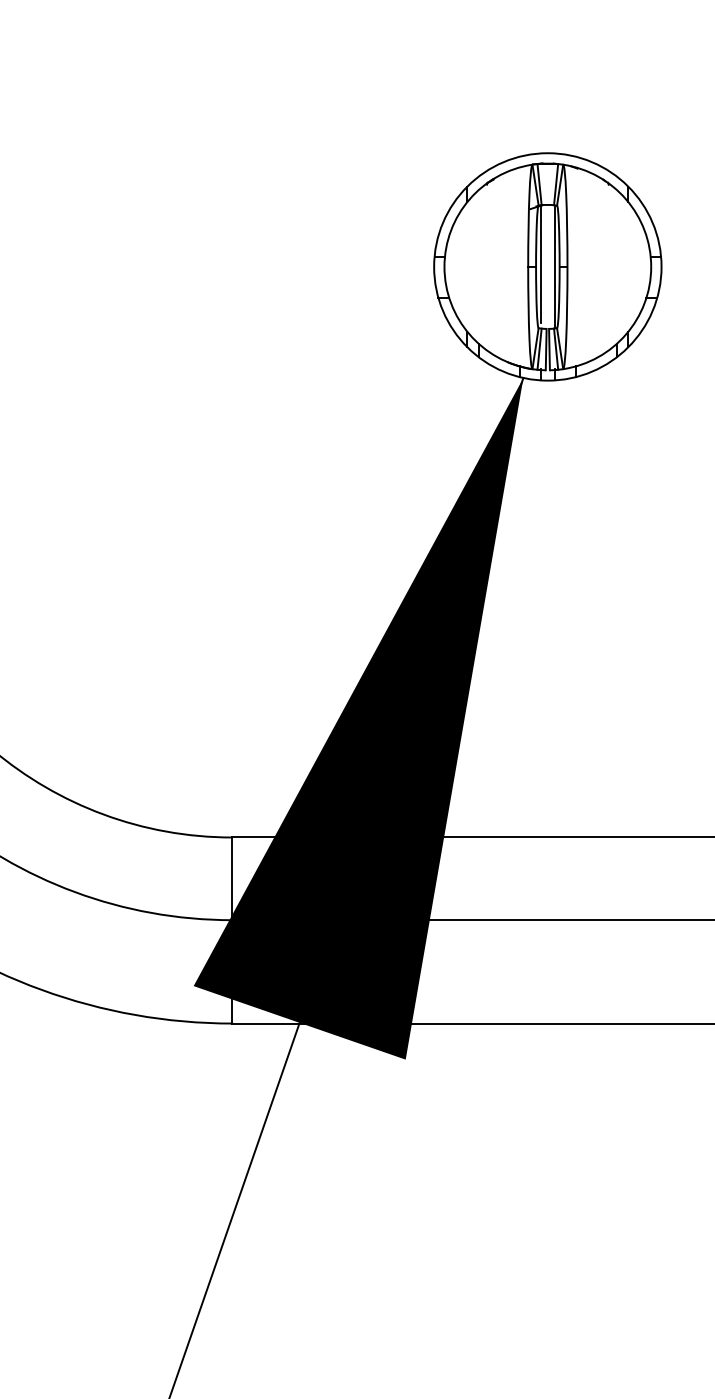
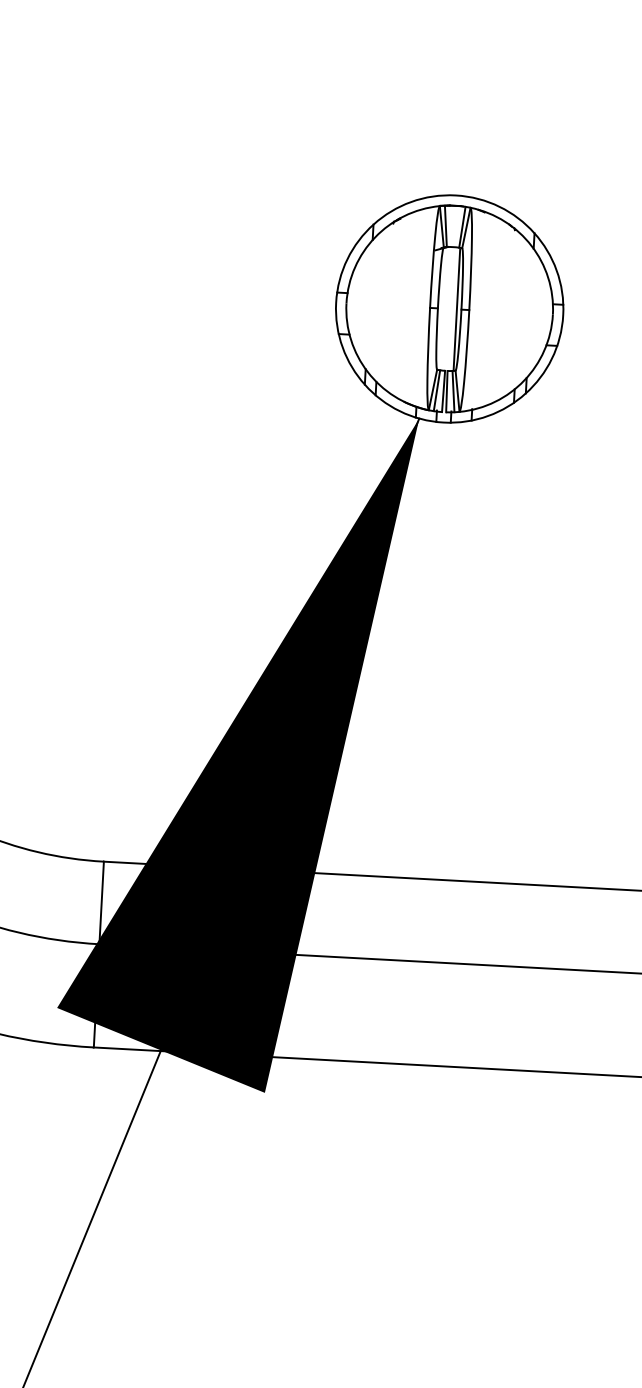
line: (540, 265) -> (442, 307), removed

